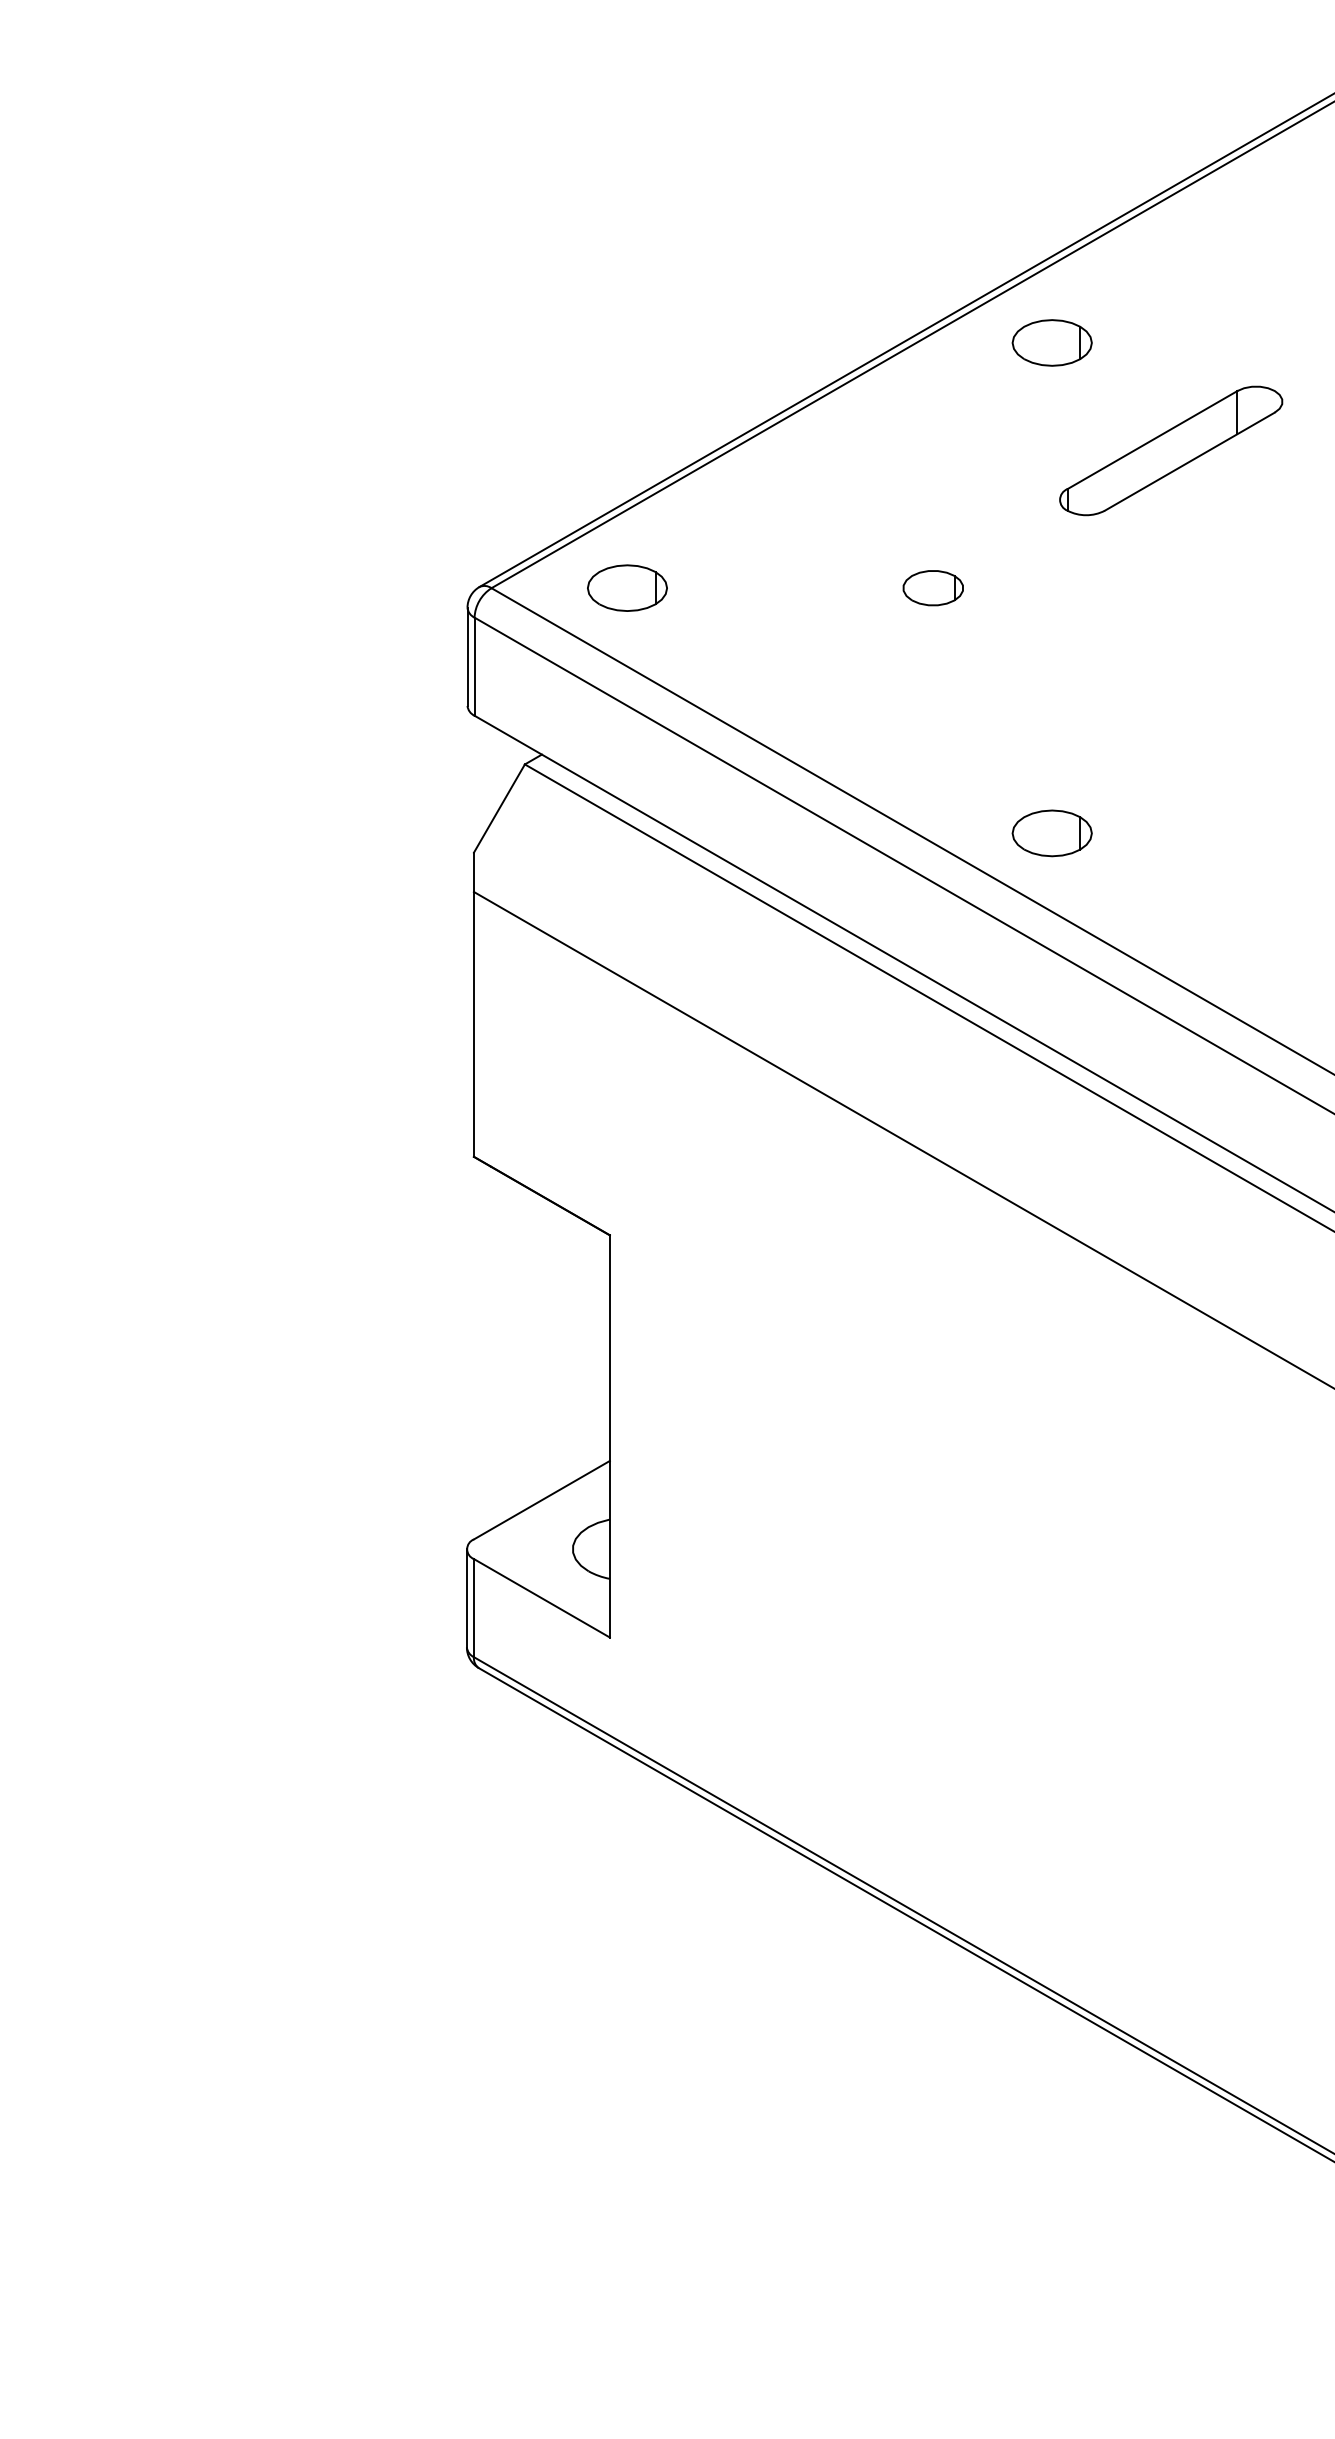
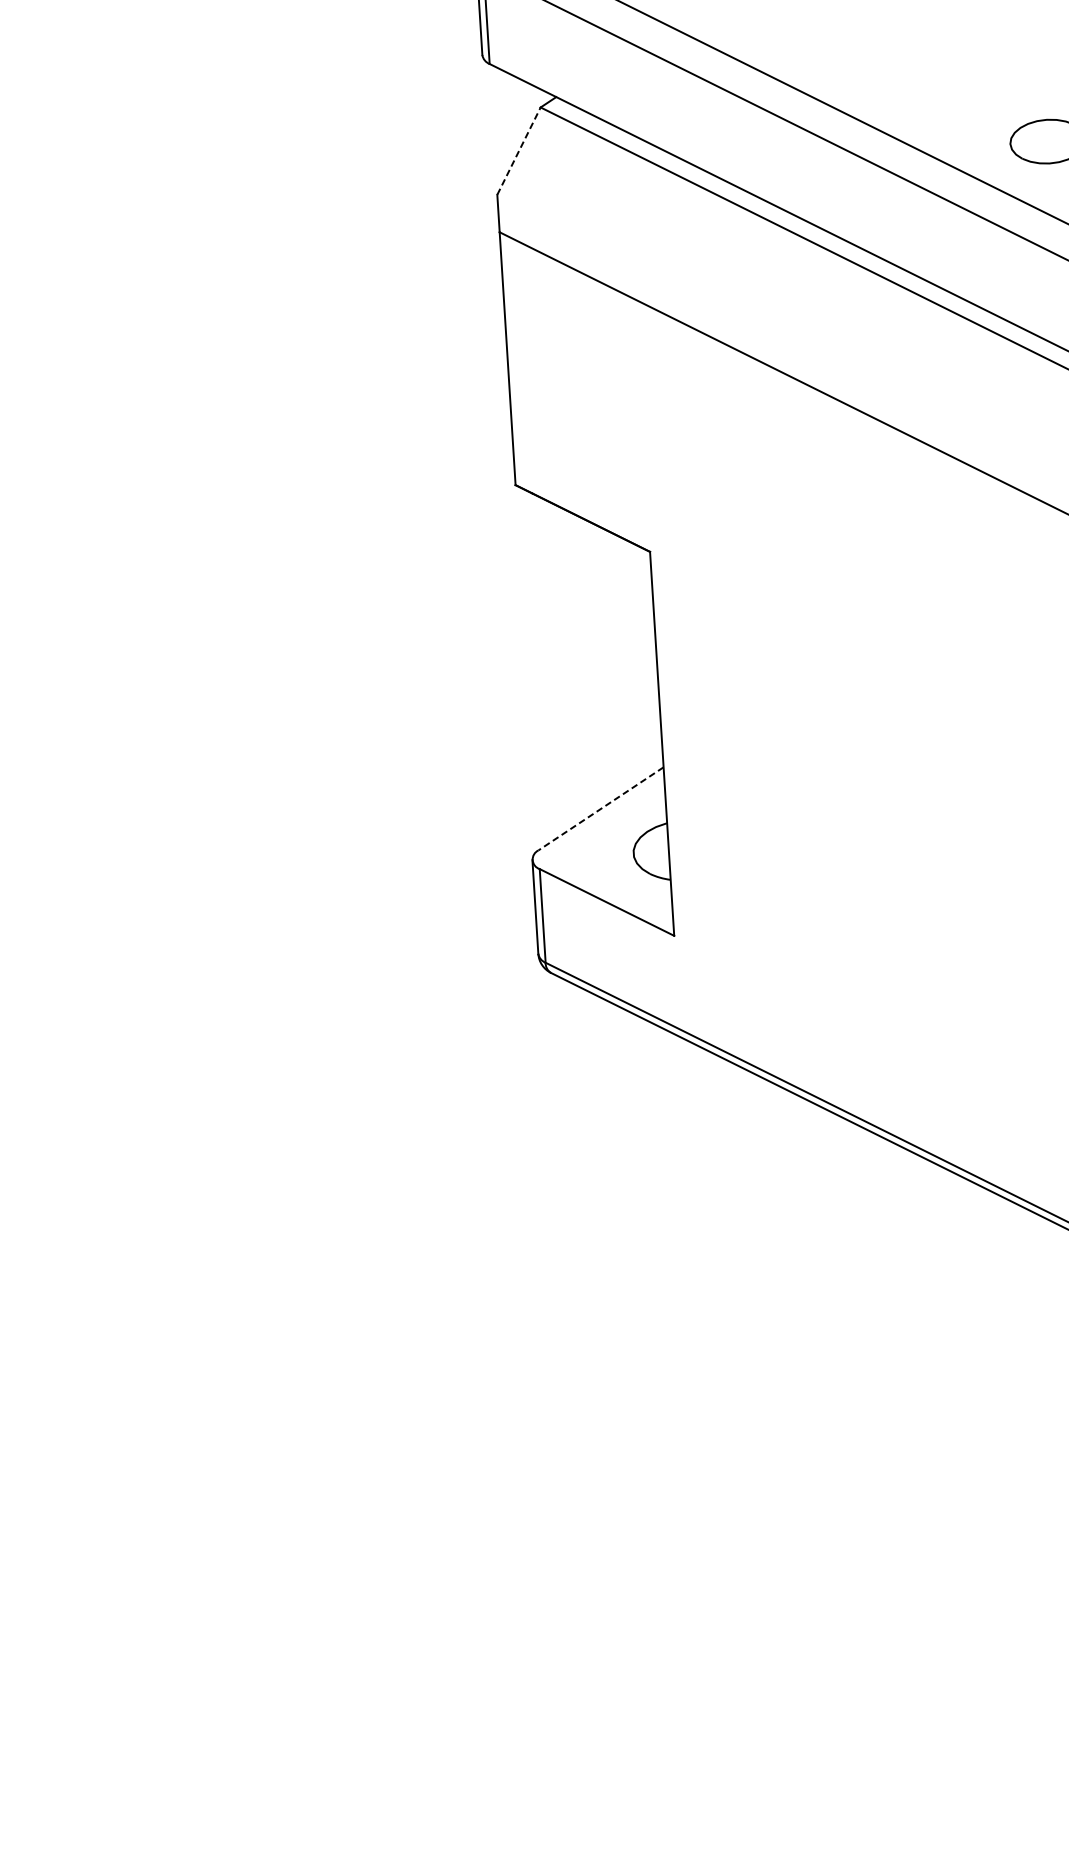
line: (499, 808) -> (519, 151), solid -> dashed
line: (541, 1500) -> (600, 809), solid -> dashed

